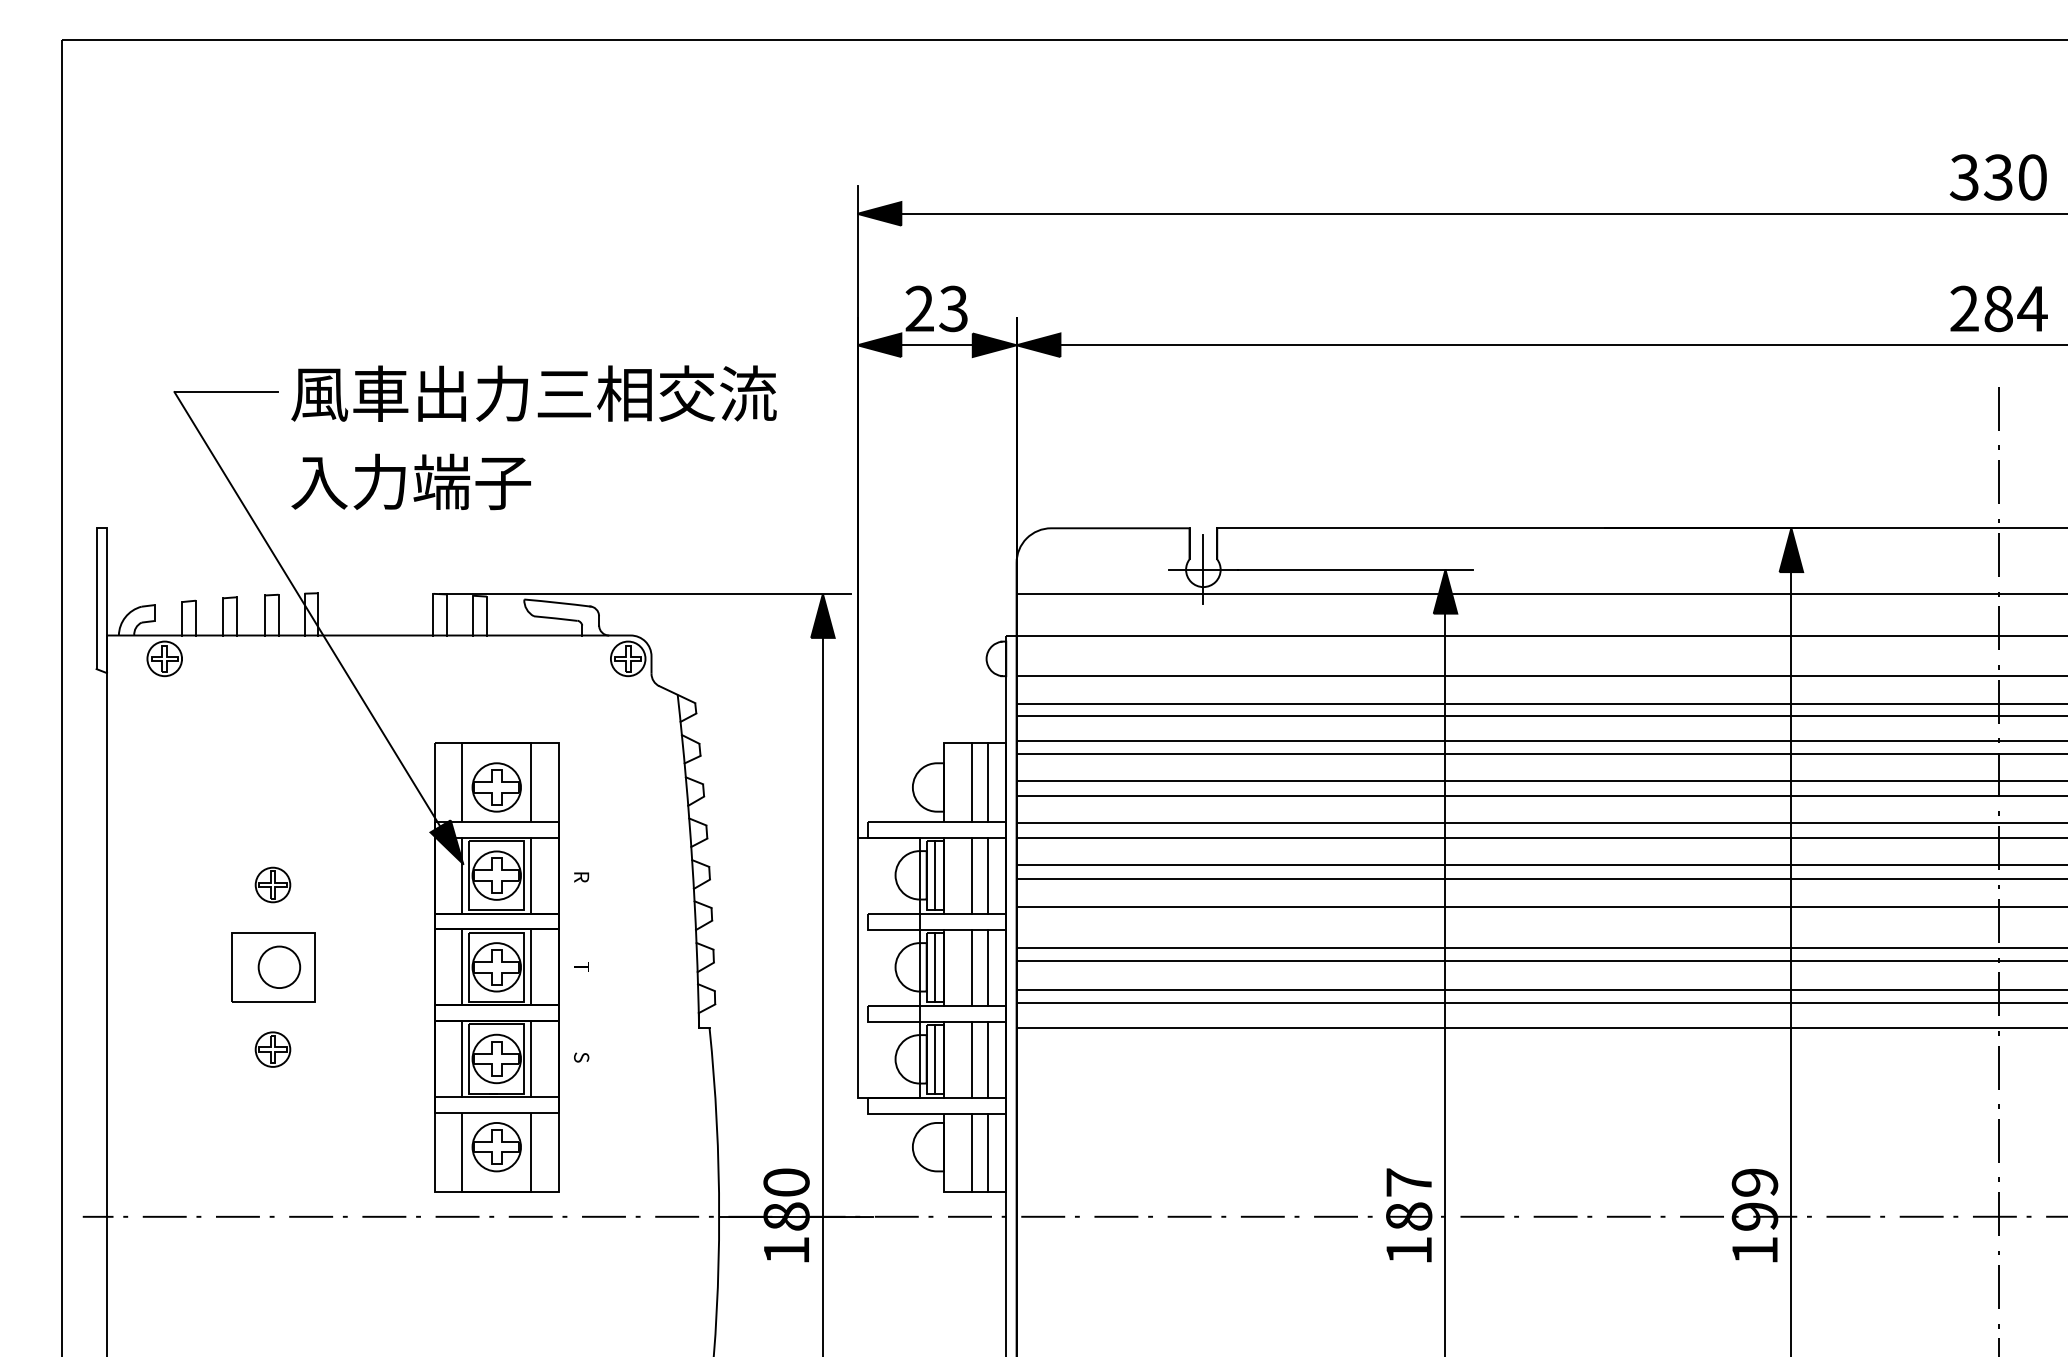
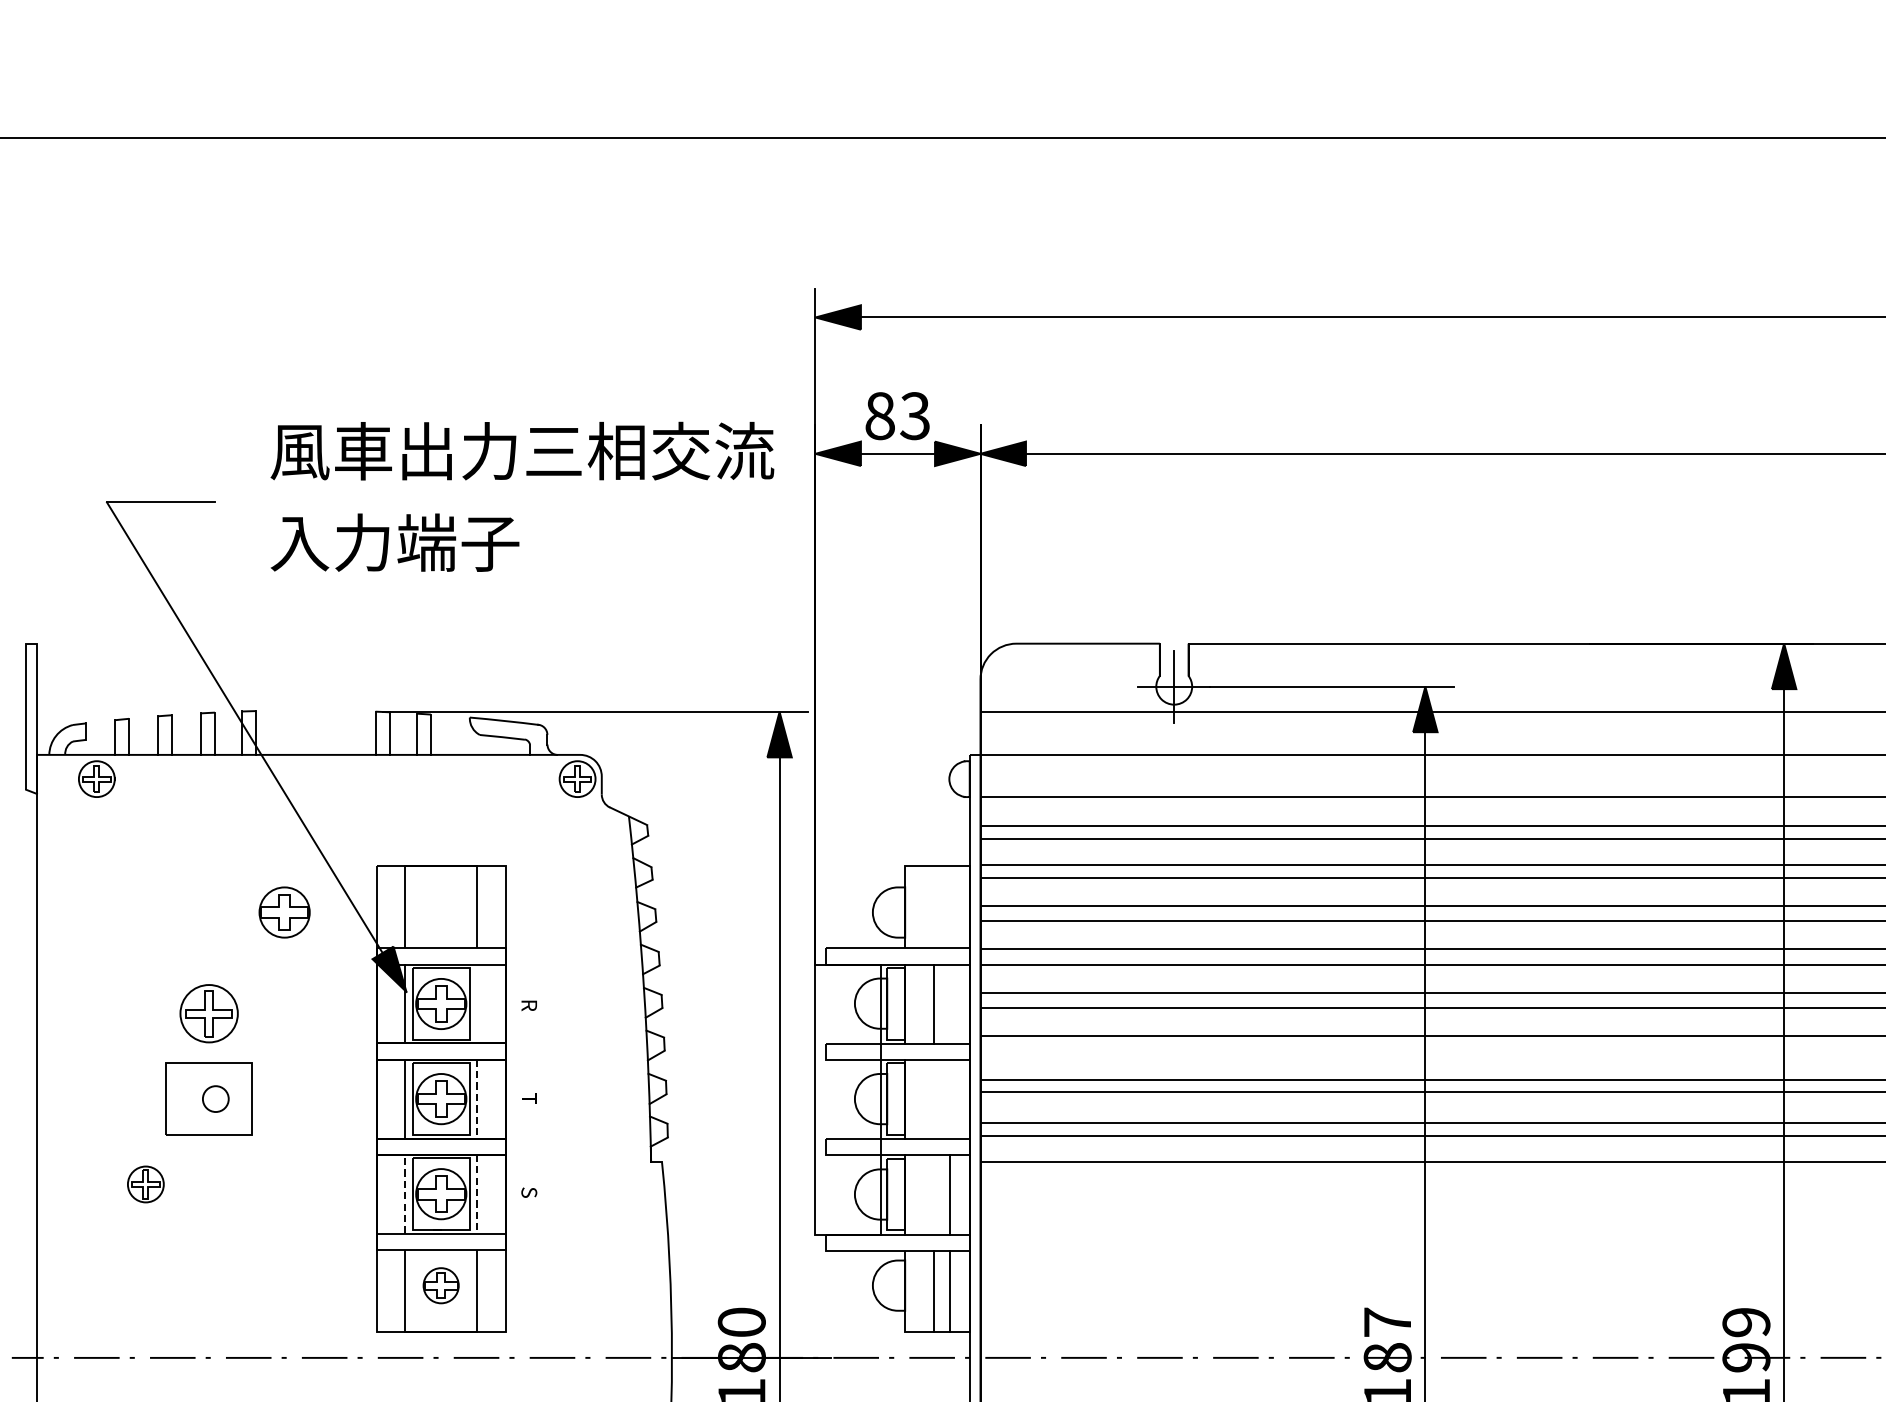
text: (919, 308) -> (879, 415), 23 -> 83
text: (533, 437) -> (521, 496), moved
line: (971, 782) -> (933, 907), removed
line: (987, 782) -> (950, 907), removed
part: (496, 787) -> (284, 912), moved
line: (935, 874) -> (896, 1002), removed
line: (531, 875) -> (477, 1003), removed
line: (987, 875) -> (950, 1003), removed
part: (272, 884) -> (208, 1013), size x1.6
line: (935, 966) -> (896, 1098), removed
circle: (279, 967) -> (215, 1099), size x0.6
line: (531, 967) -> (477, 1099), solid -> dashed
line: (971, 967) -> (933, 1099), removed
line: (987, 967) -> (950, 1099), removed
part: (272, 1049) -> (145, 1184), moved
line: (462, 1058) -> (405, 1193), solid -> dashed
line: (935, 1058) -> (896, 1193), removed
line: (531, 1059) -> (477, 1194), solid -> dashed
line: (971, 1059) -> (933, 1194), removed
part: (496, 1147) -> (440, 1285), size x0.7

